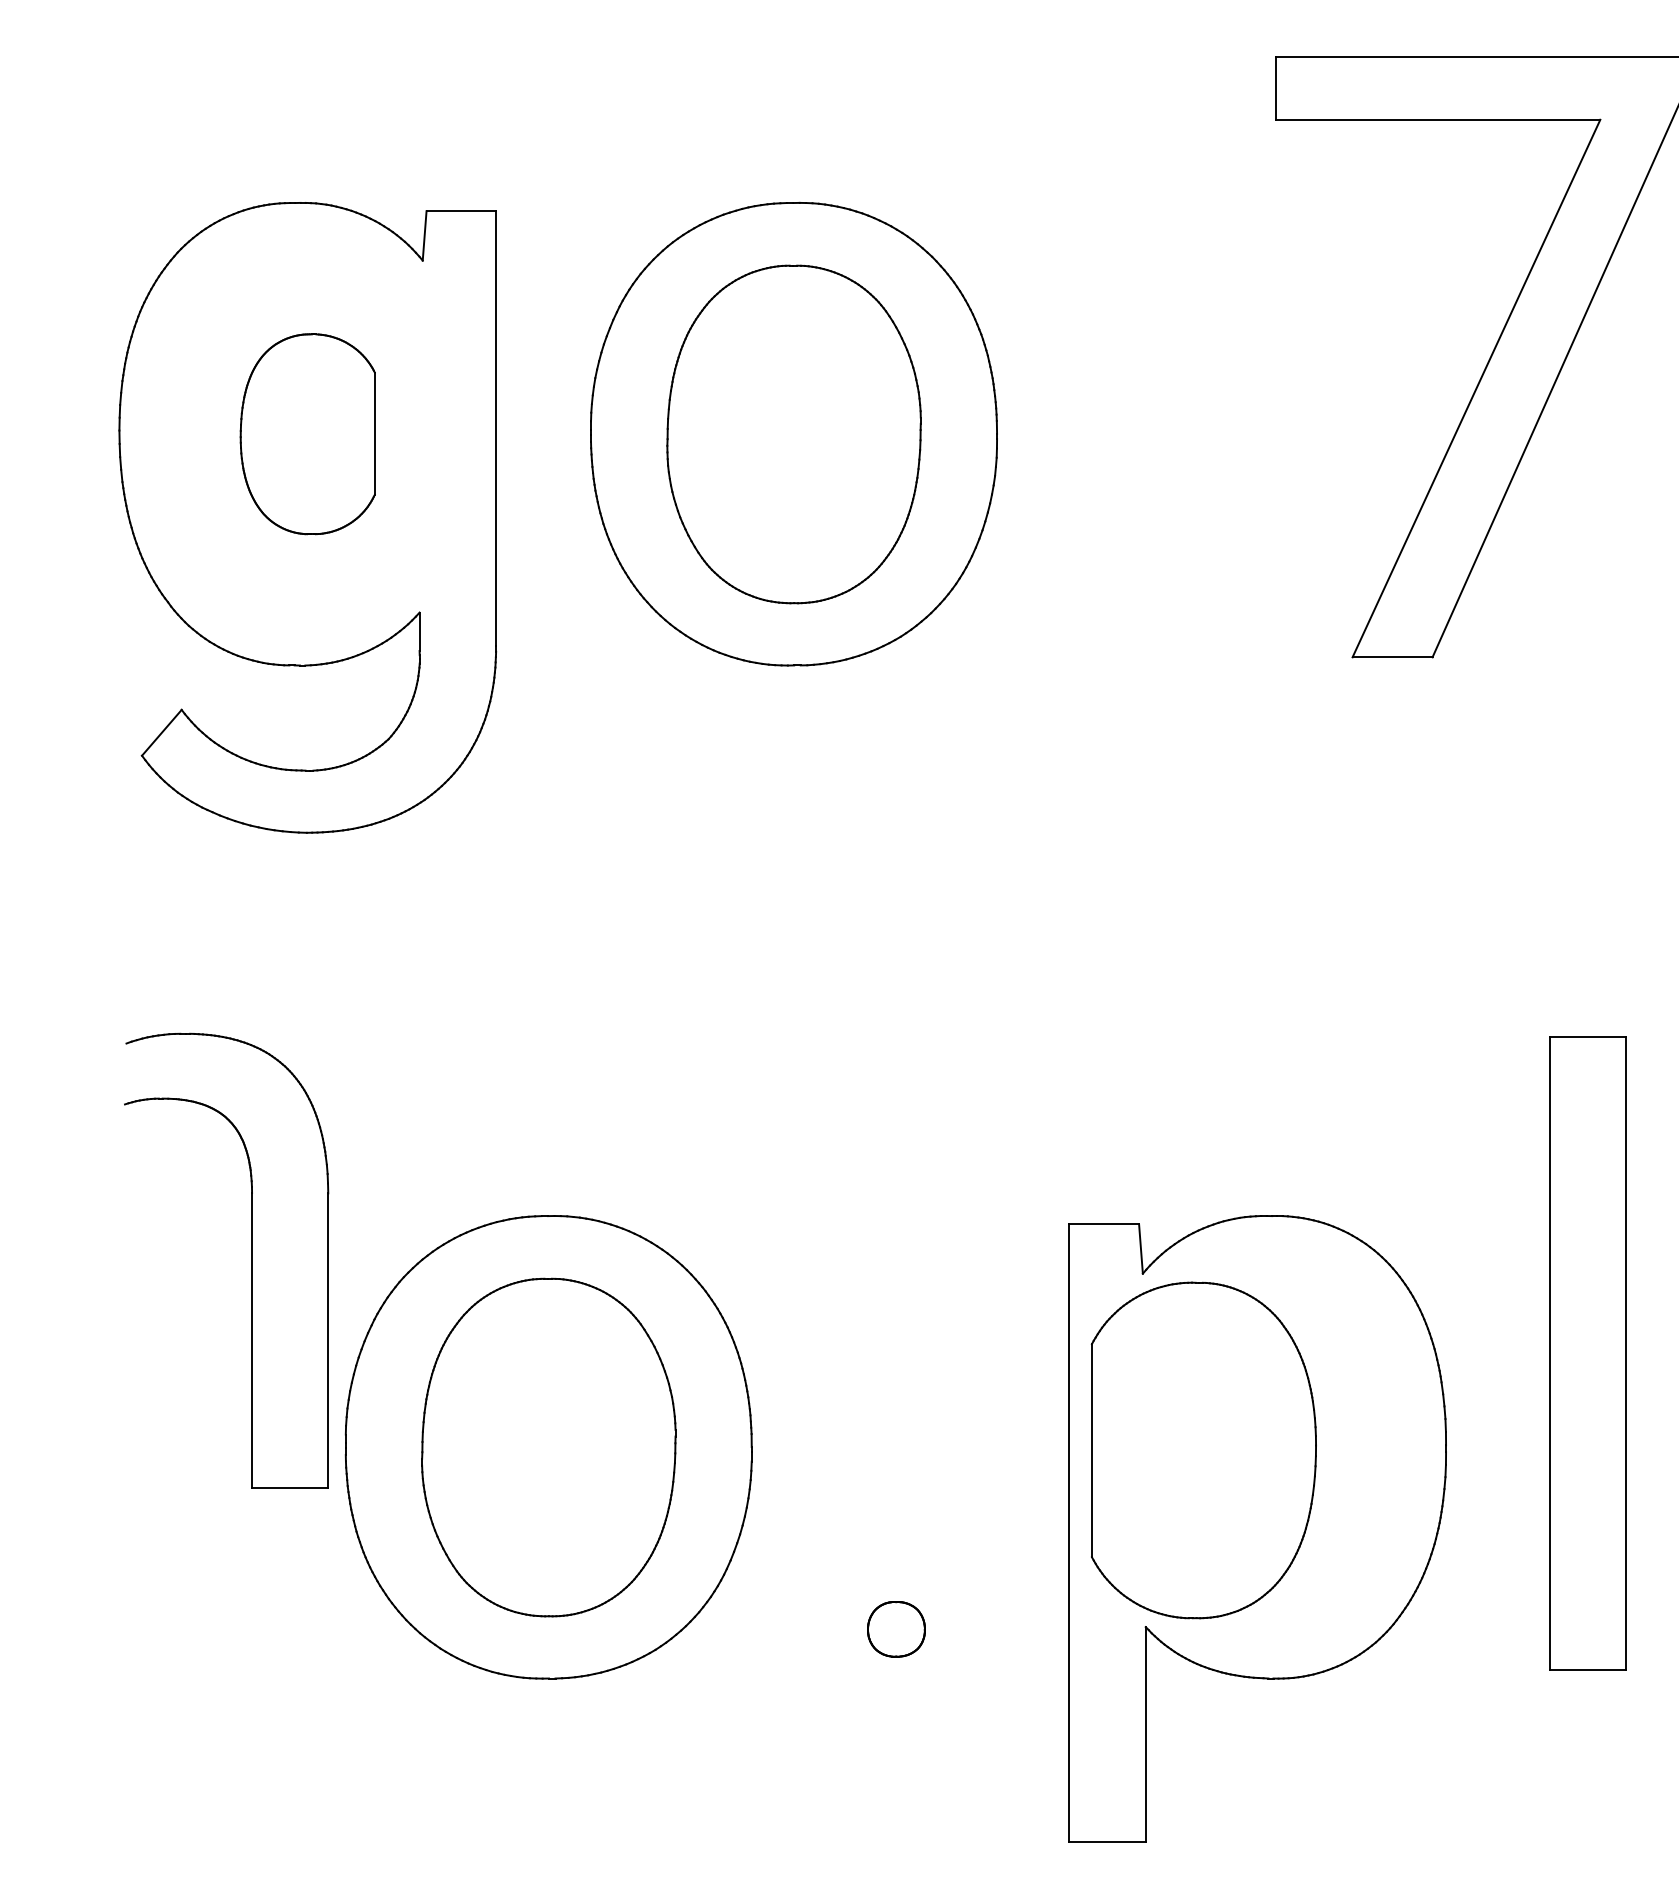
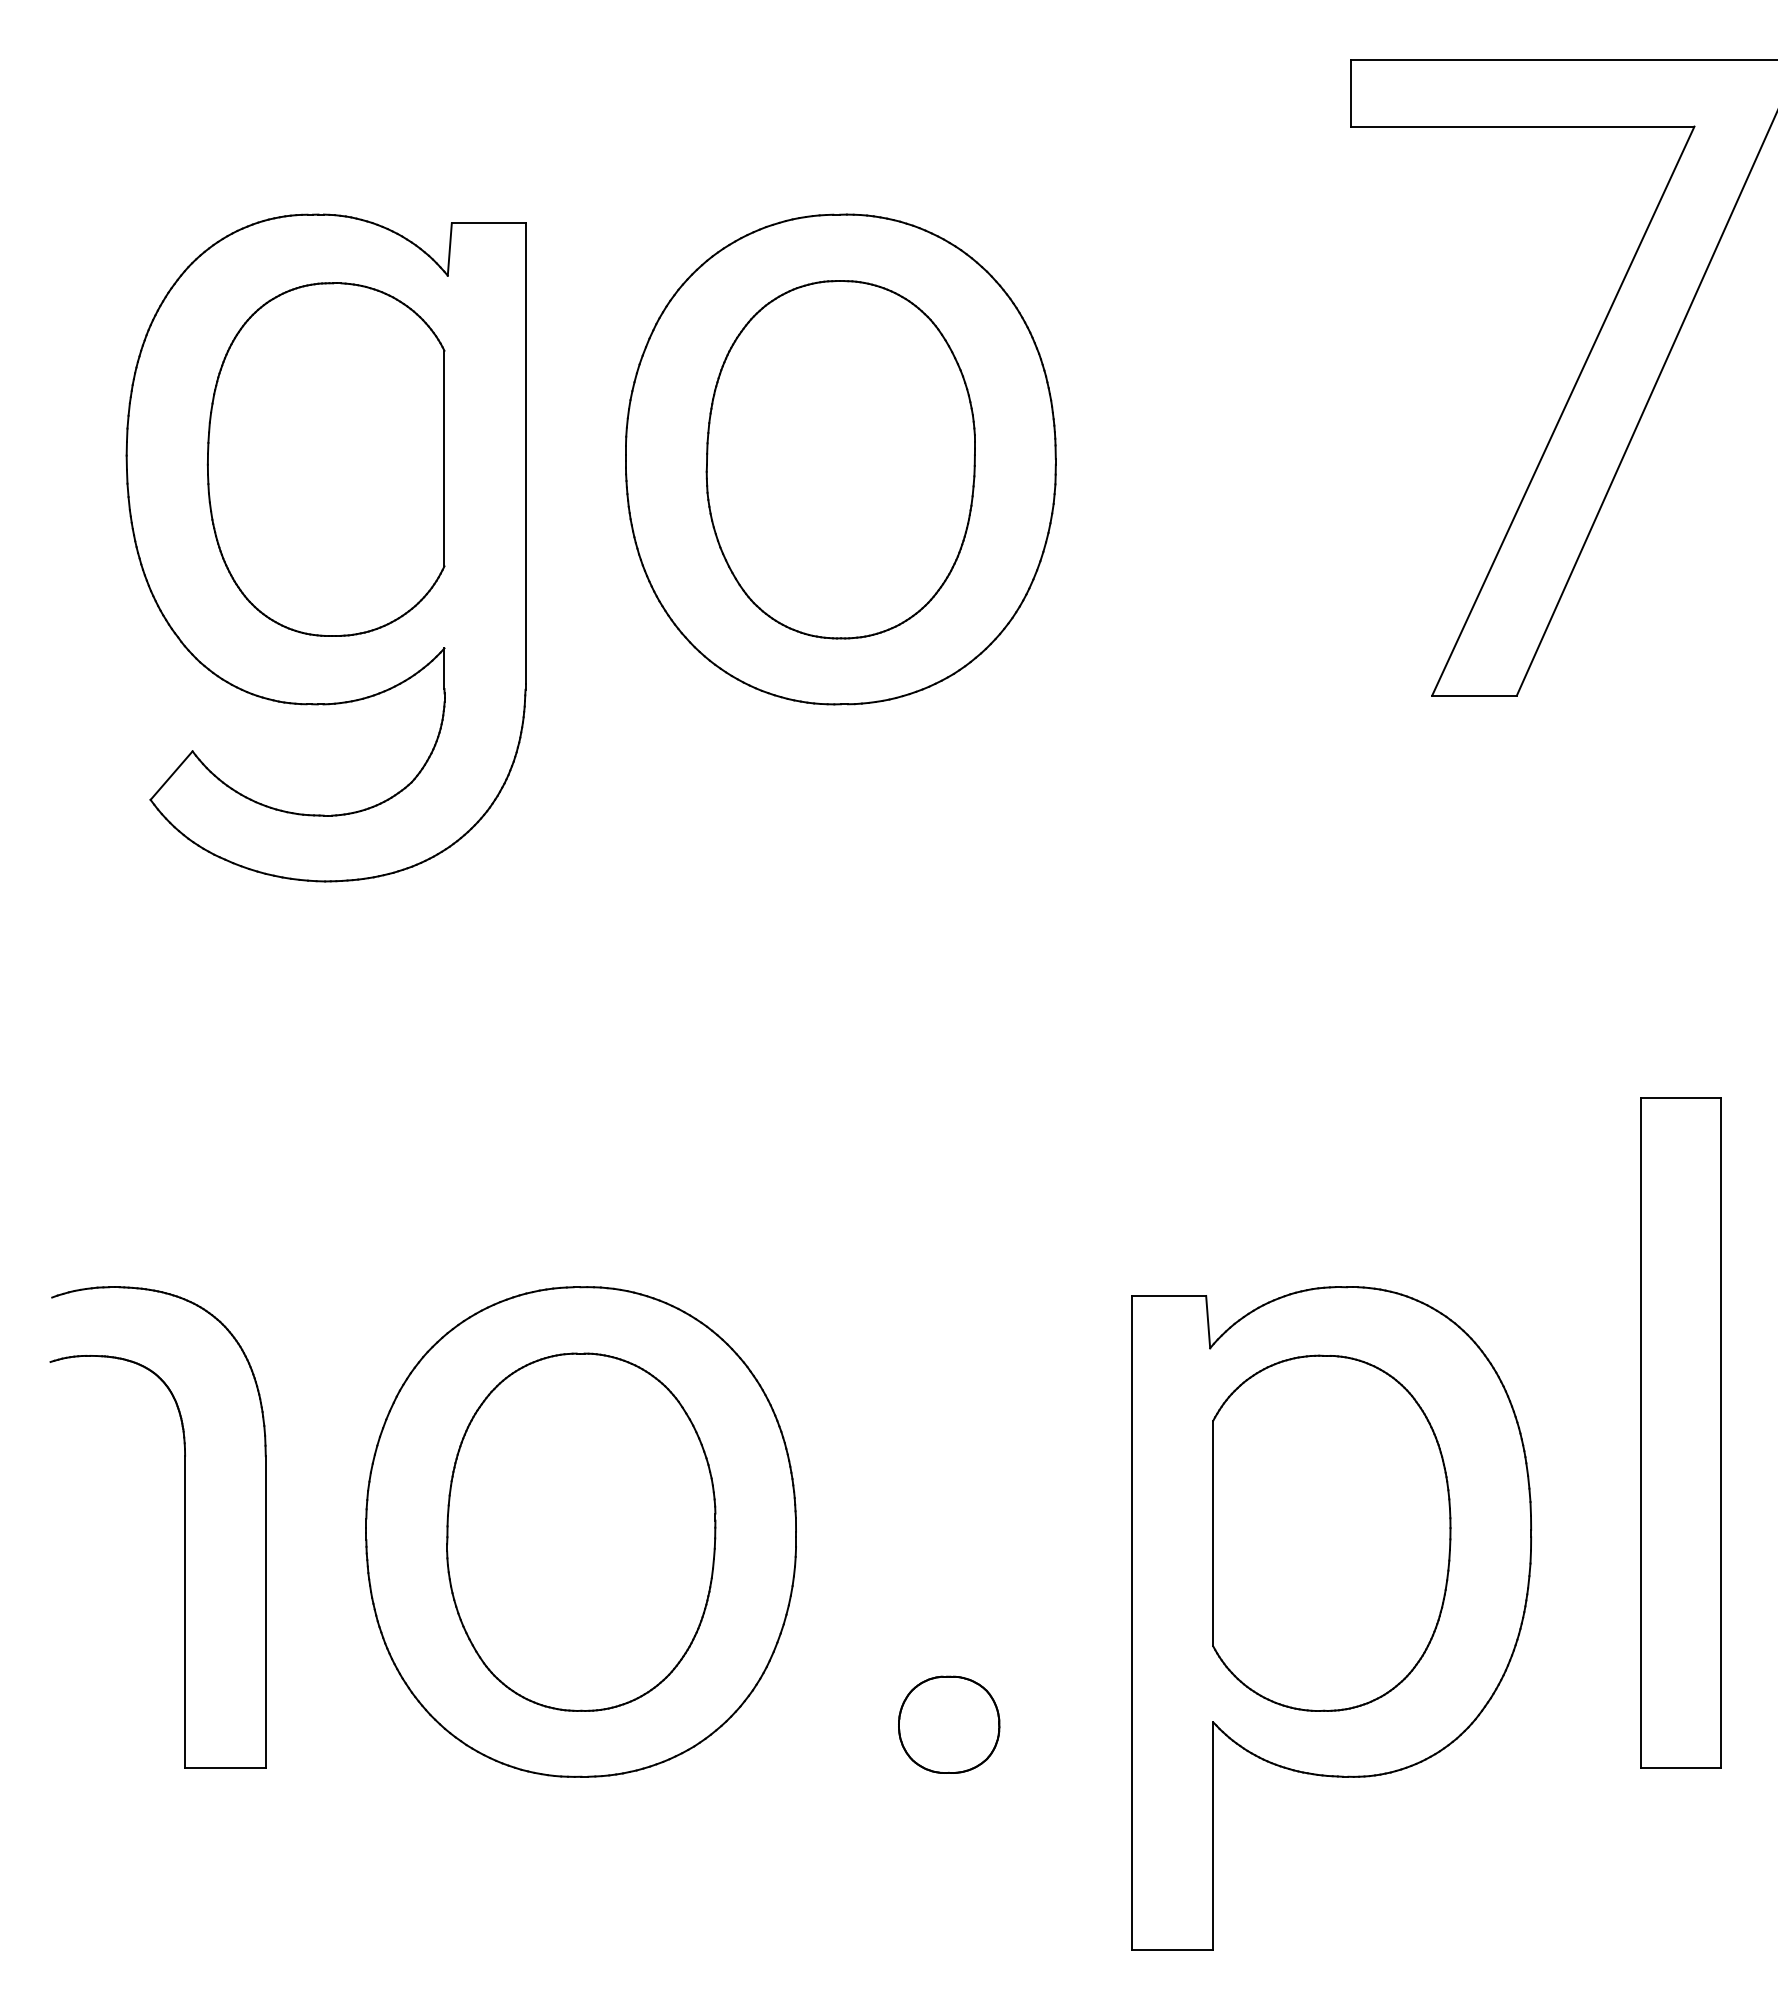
part: (307, 434) -> (325, 459), size x1.67
part: (251, 1260) -> (184, 1527), moved
part: (1203, 1449) -> (1331, 1532), moved
part: (896, 1629) -> (949, 1724), size x1.67

